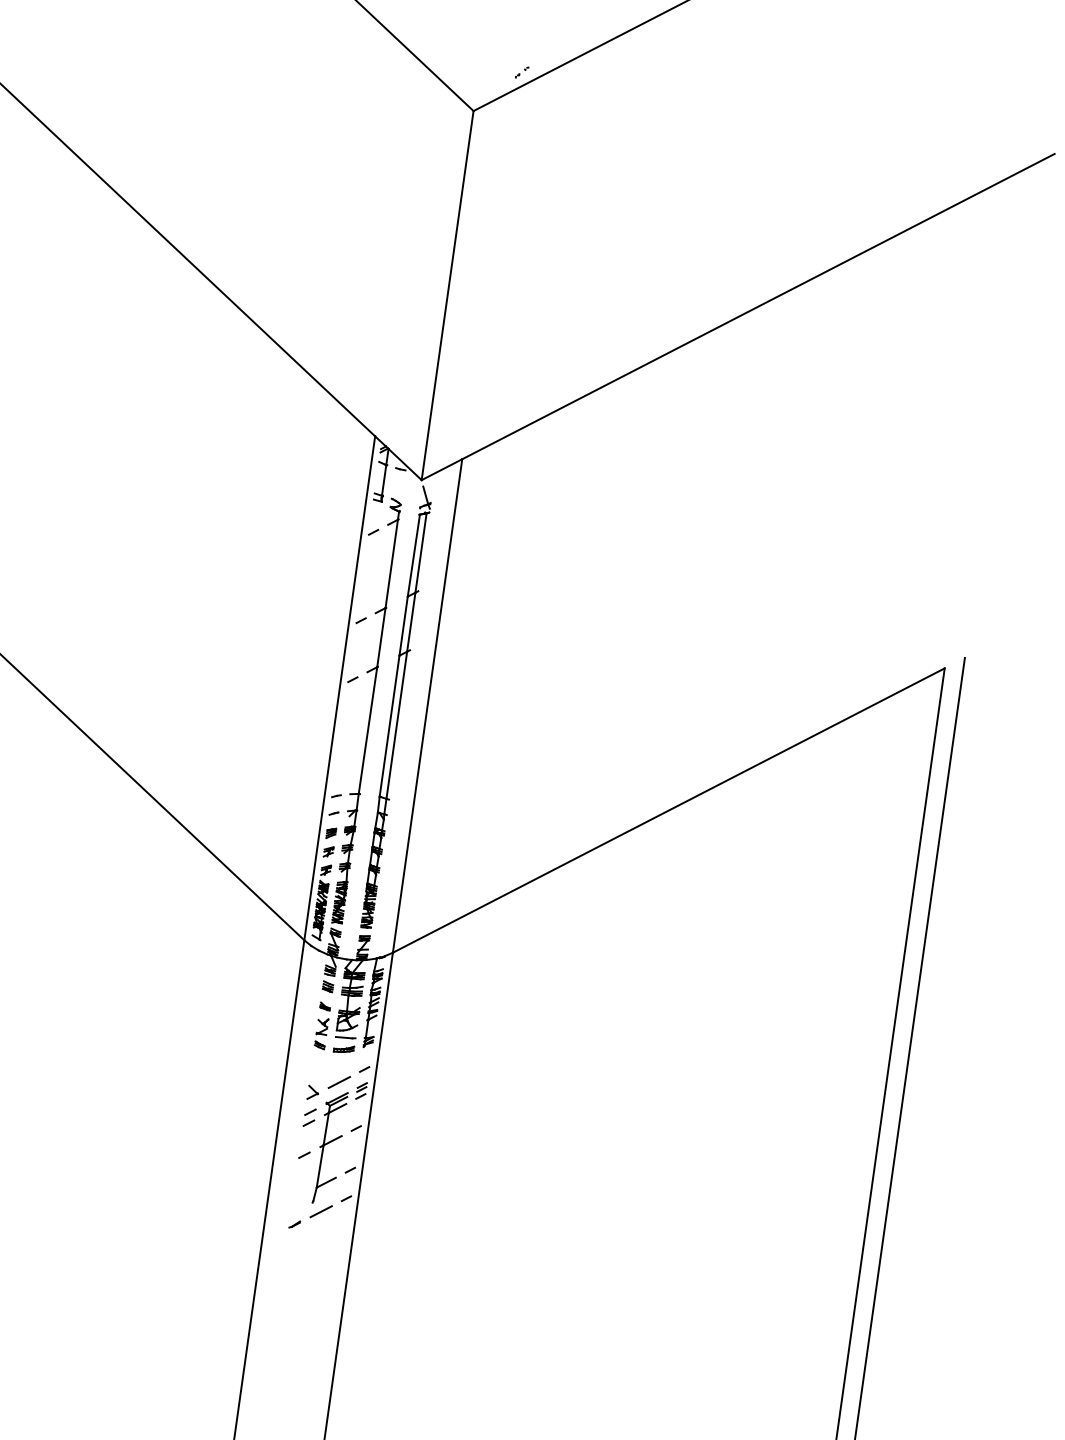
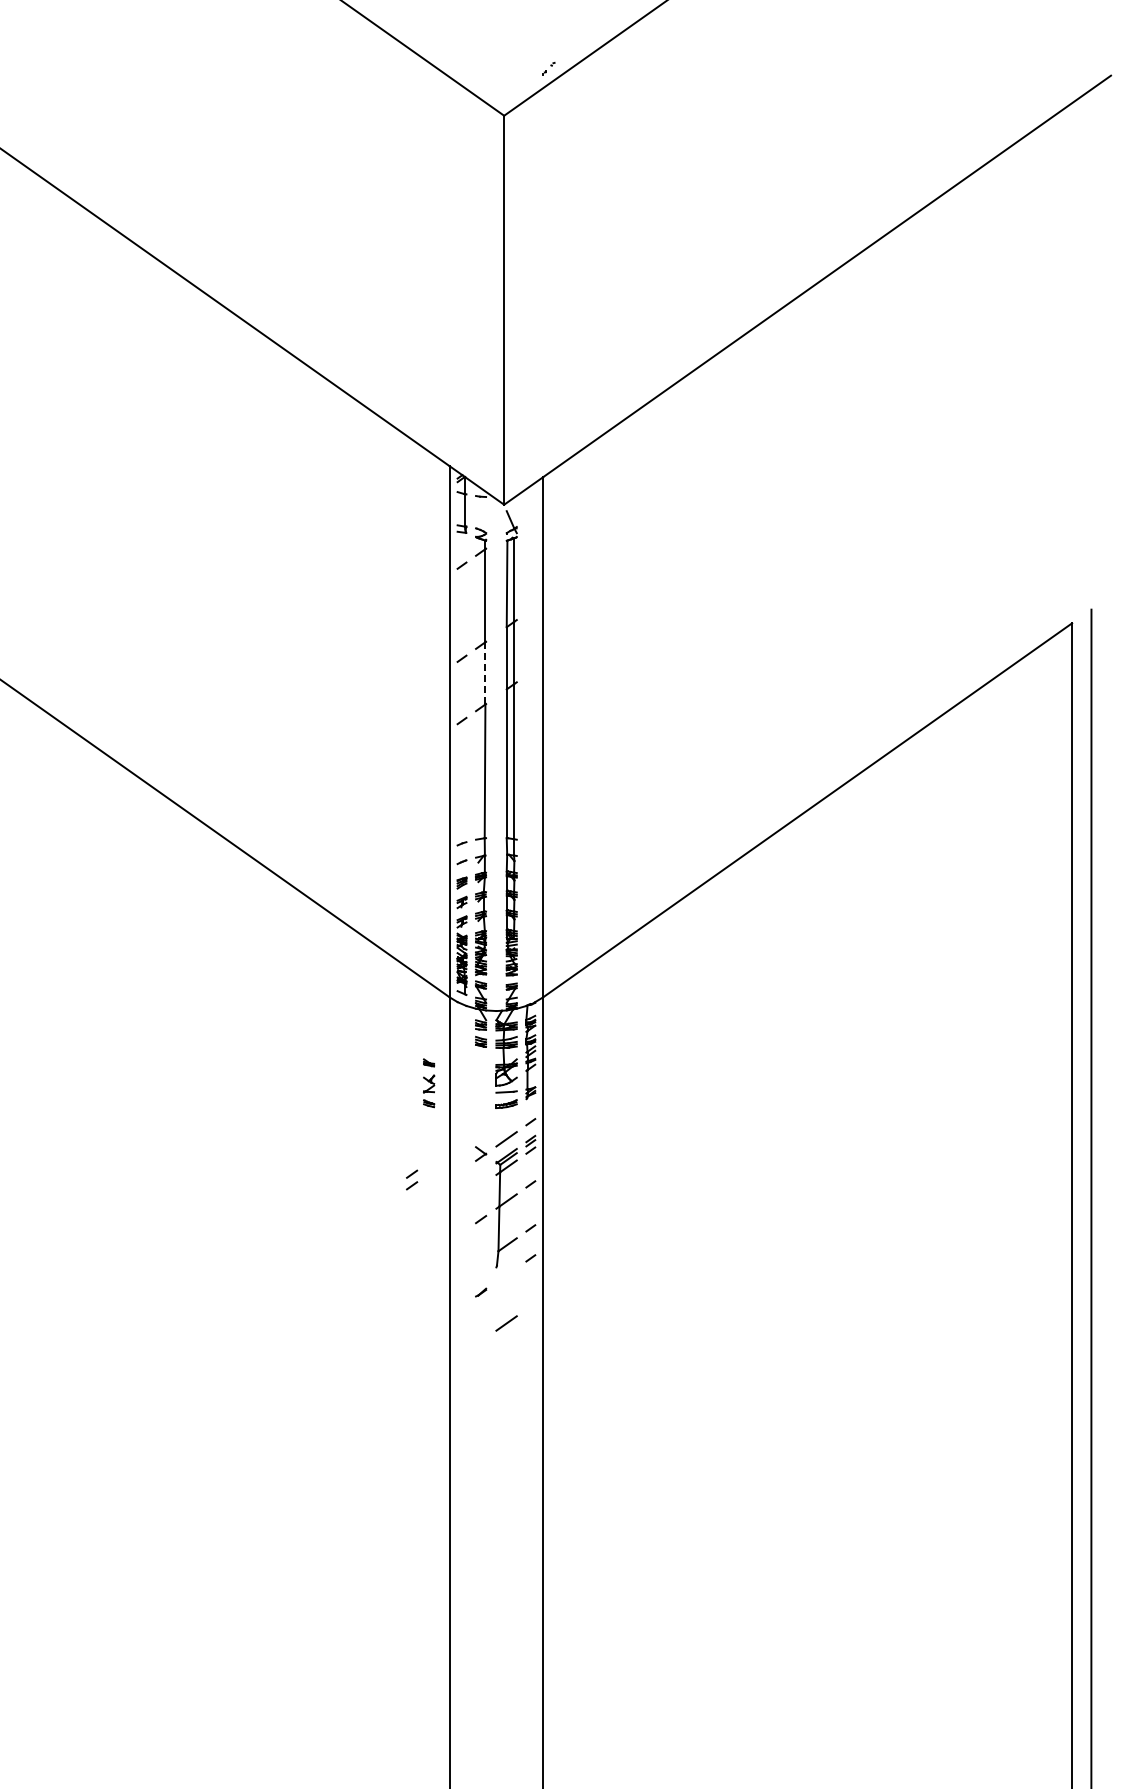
line: (381, 637) -> (485, 673), solid -> dashed
part: (322, 1026) -> (429, 1083), moved
part: (310, 1117) -> (412, 1179), moved
line: (321, 1211) -> (506, 1323), moved

